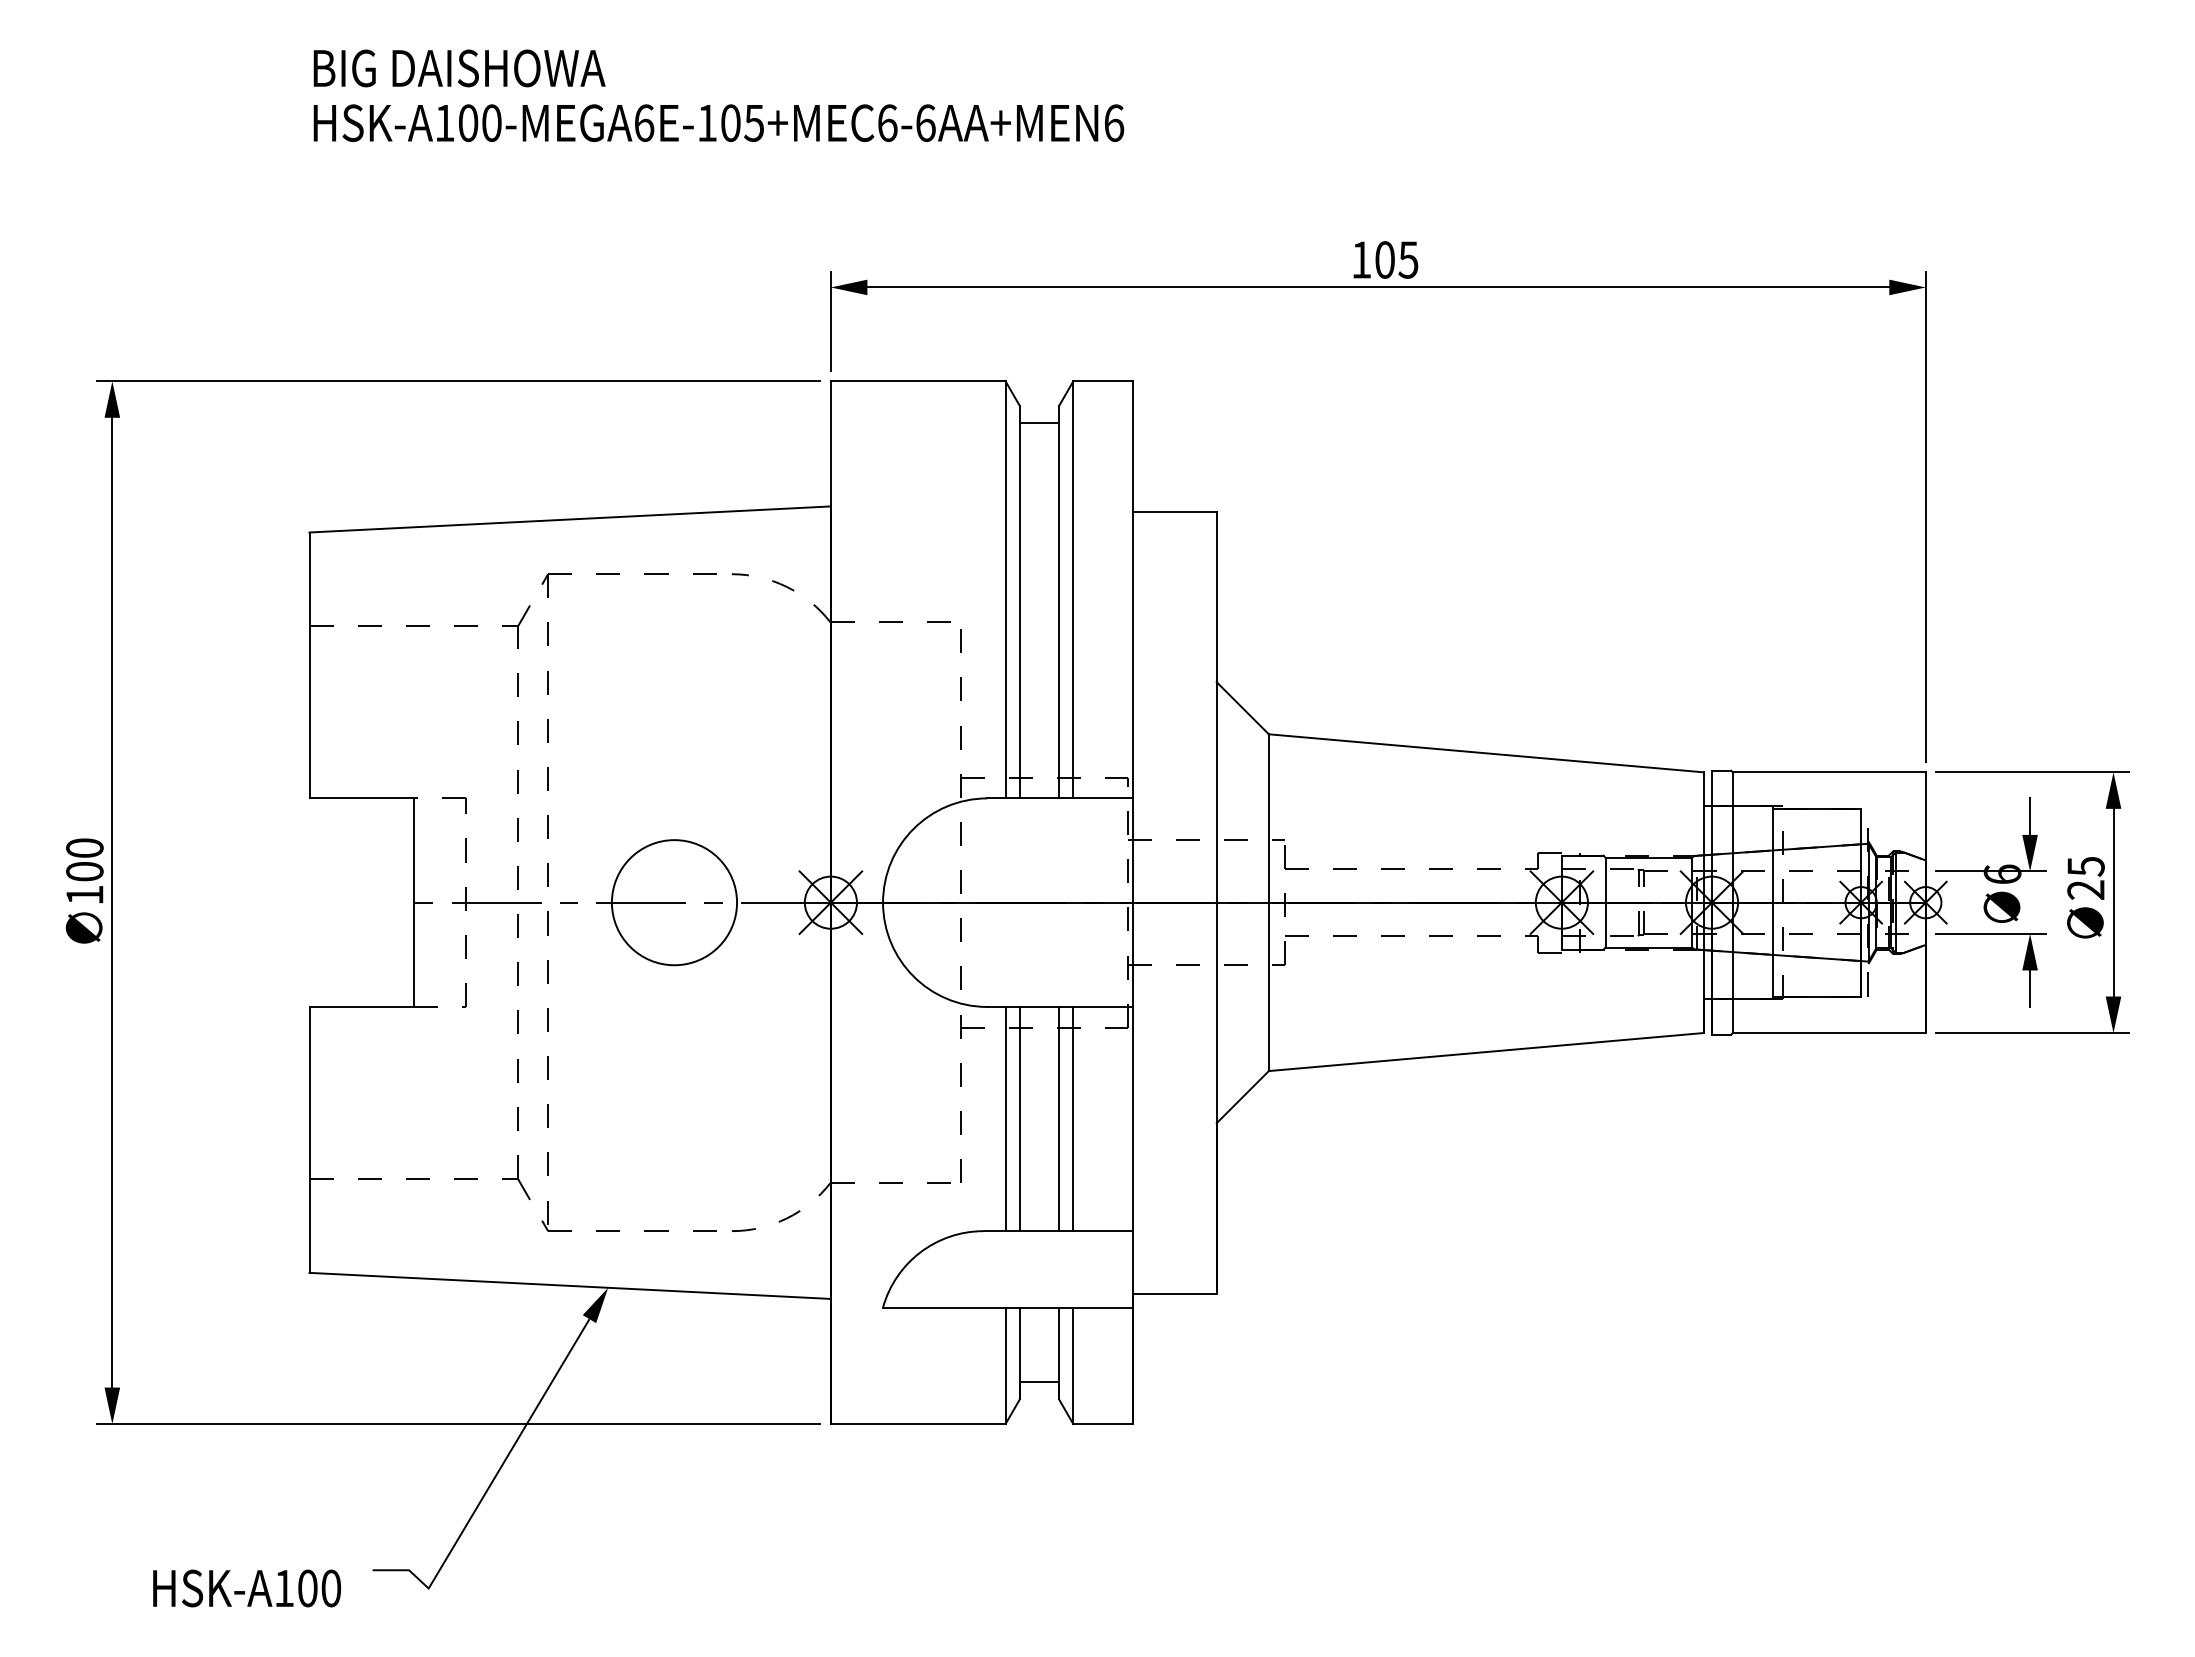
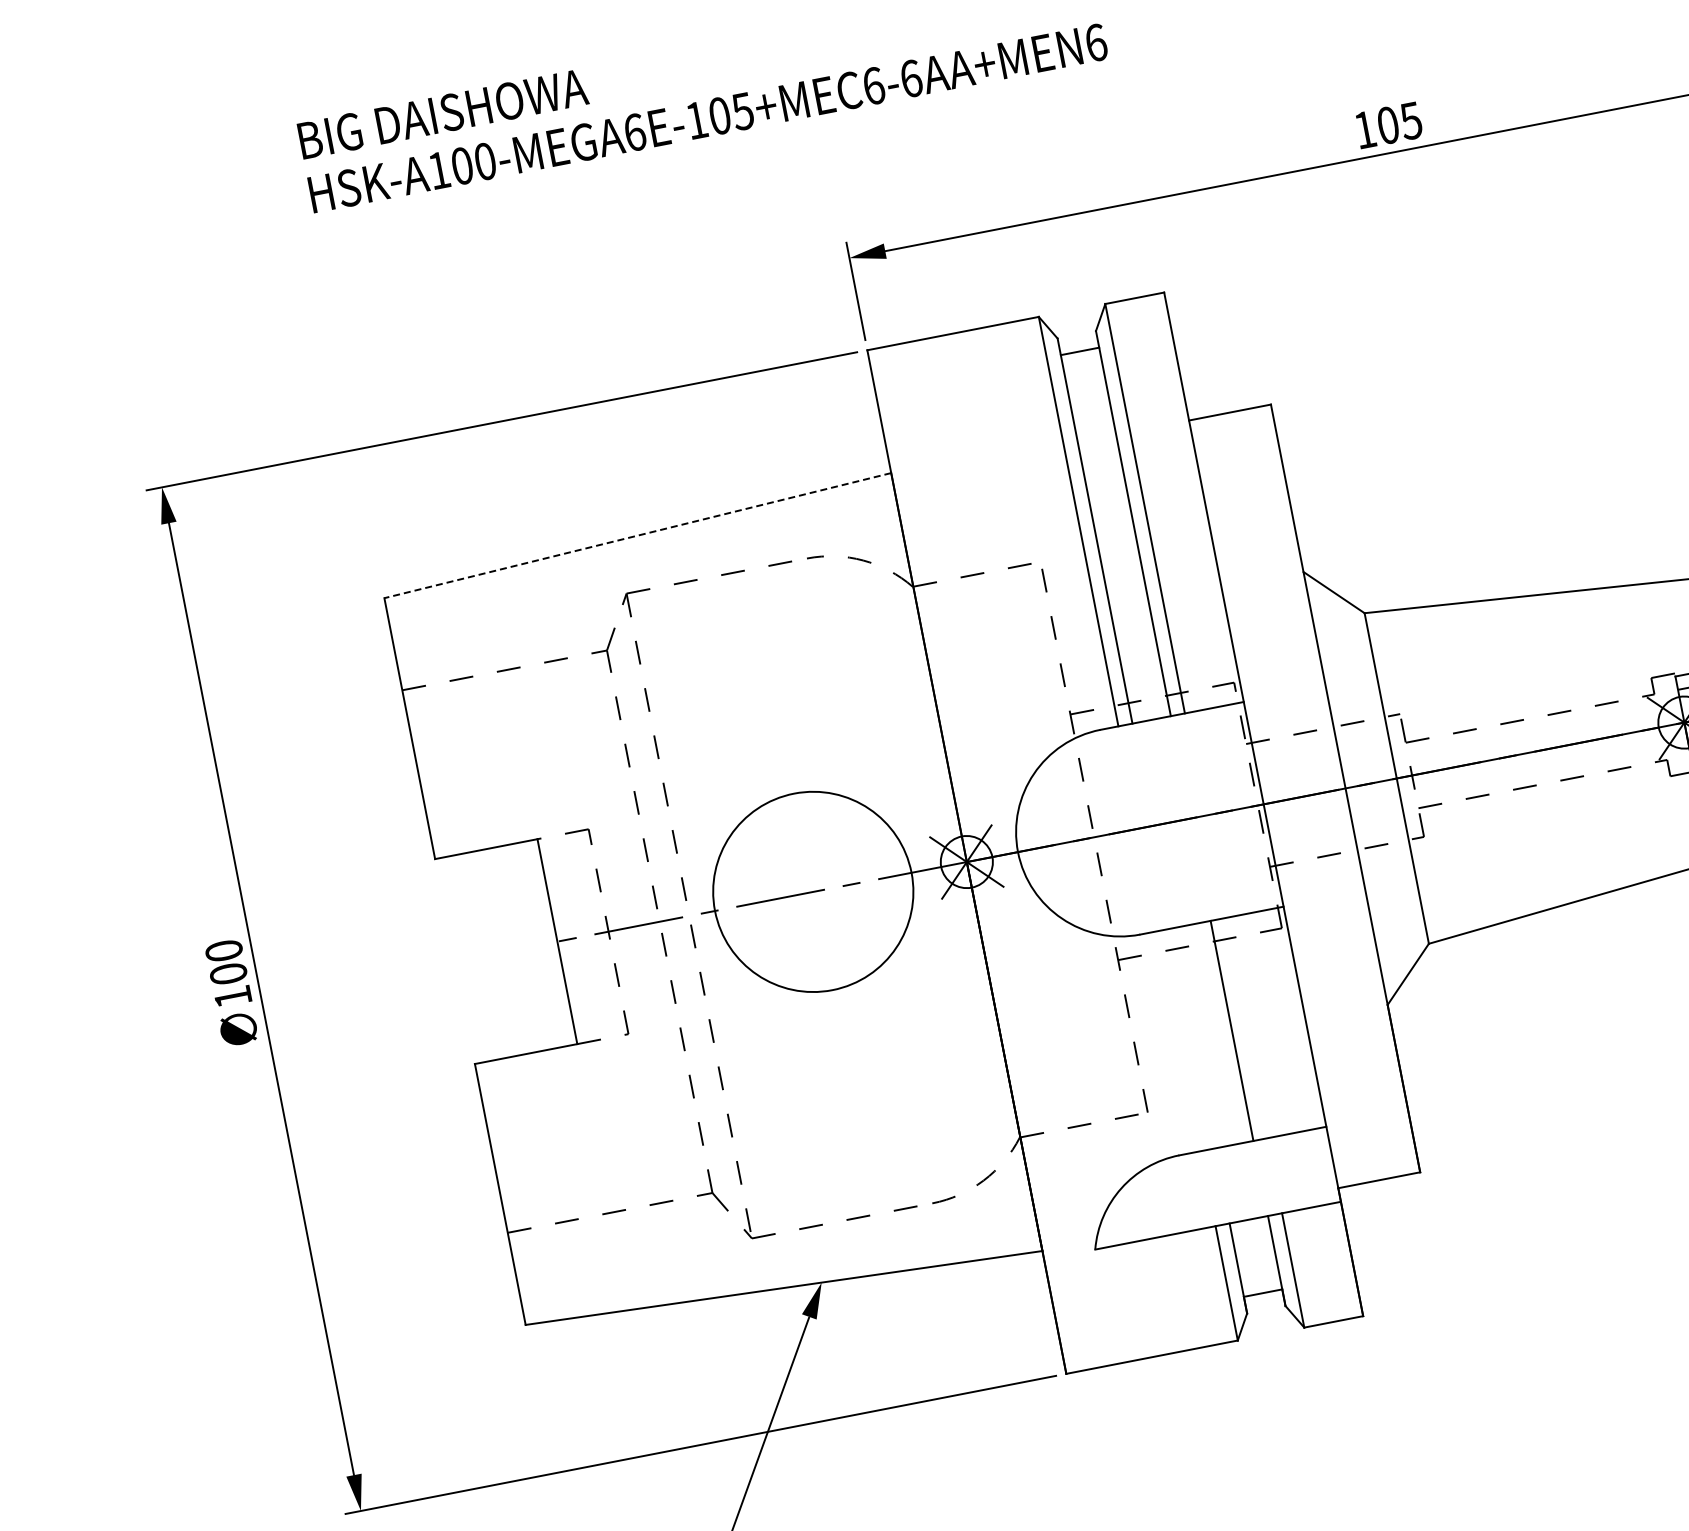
line: (569, 519) -> (637, 535), solid -> dashed
circle: (674, 902) -> (813, 891), size x1.6
line: (1005, 1118) -> (1179, 1040), removed
line: (1019, 1118) -> (1193, 1037), removed
line: (1073, 1118) -> (1246, 1027), removed

